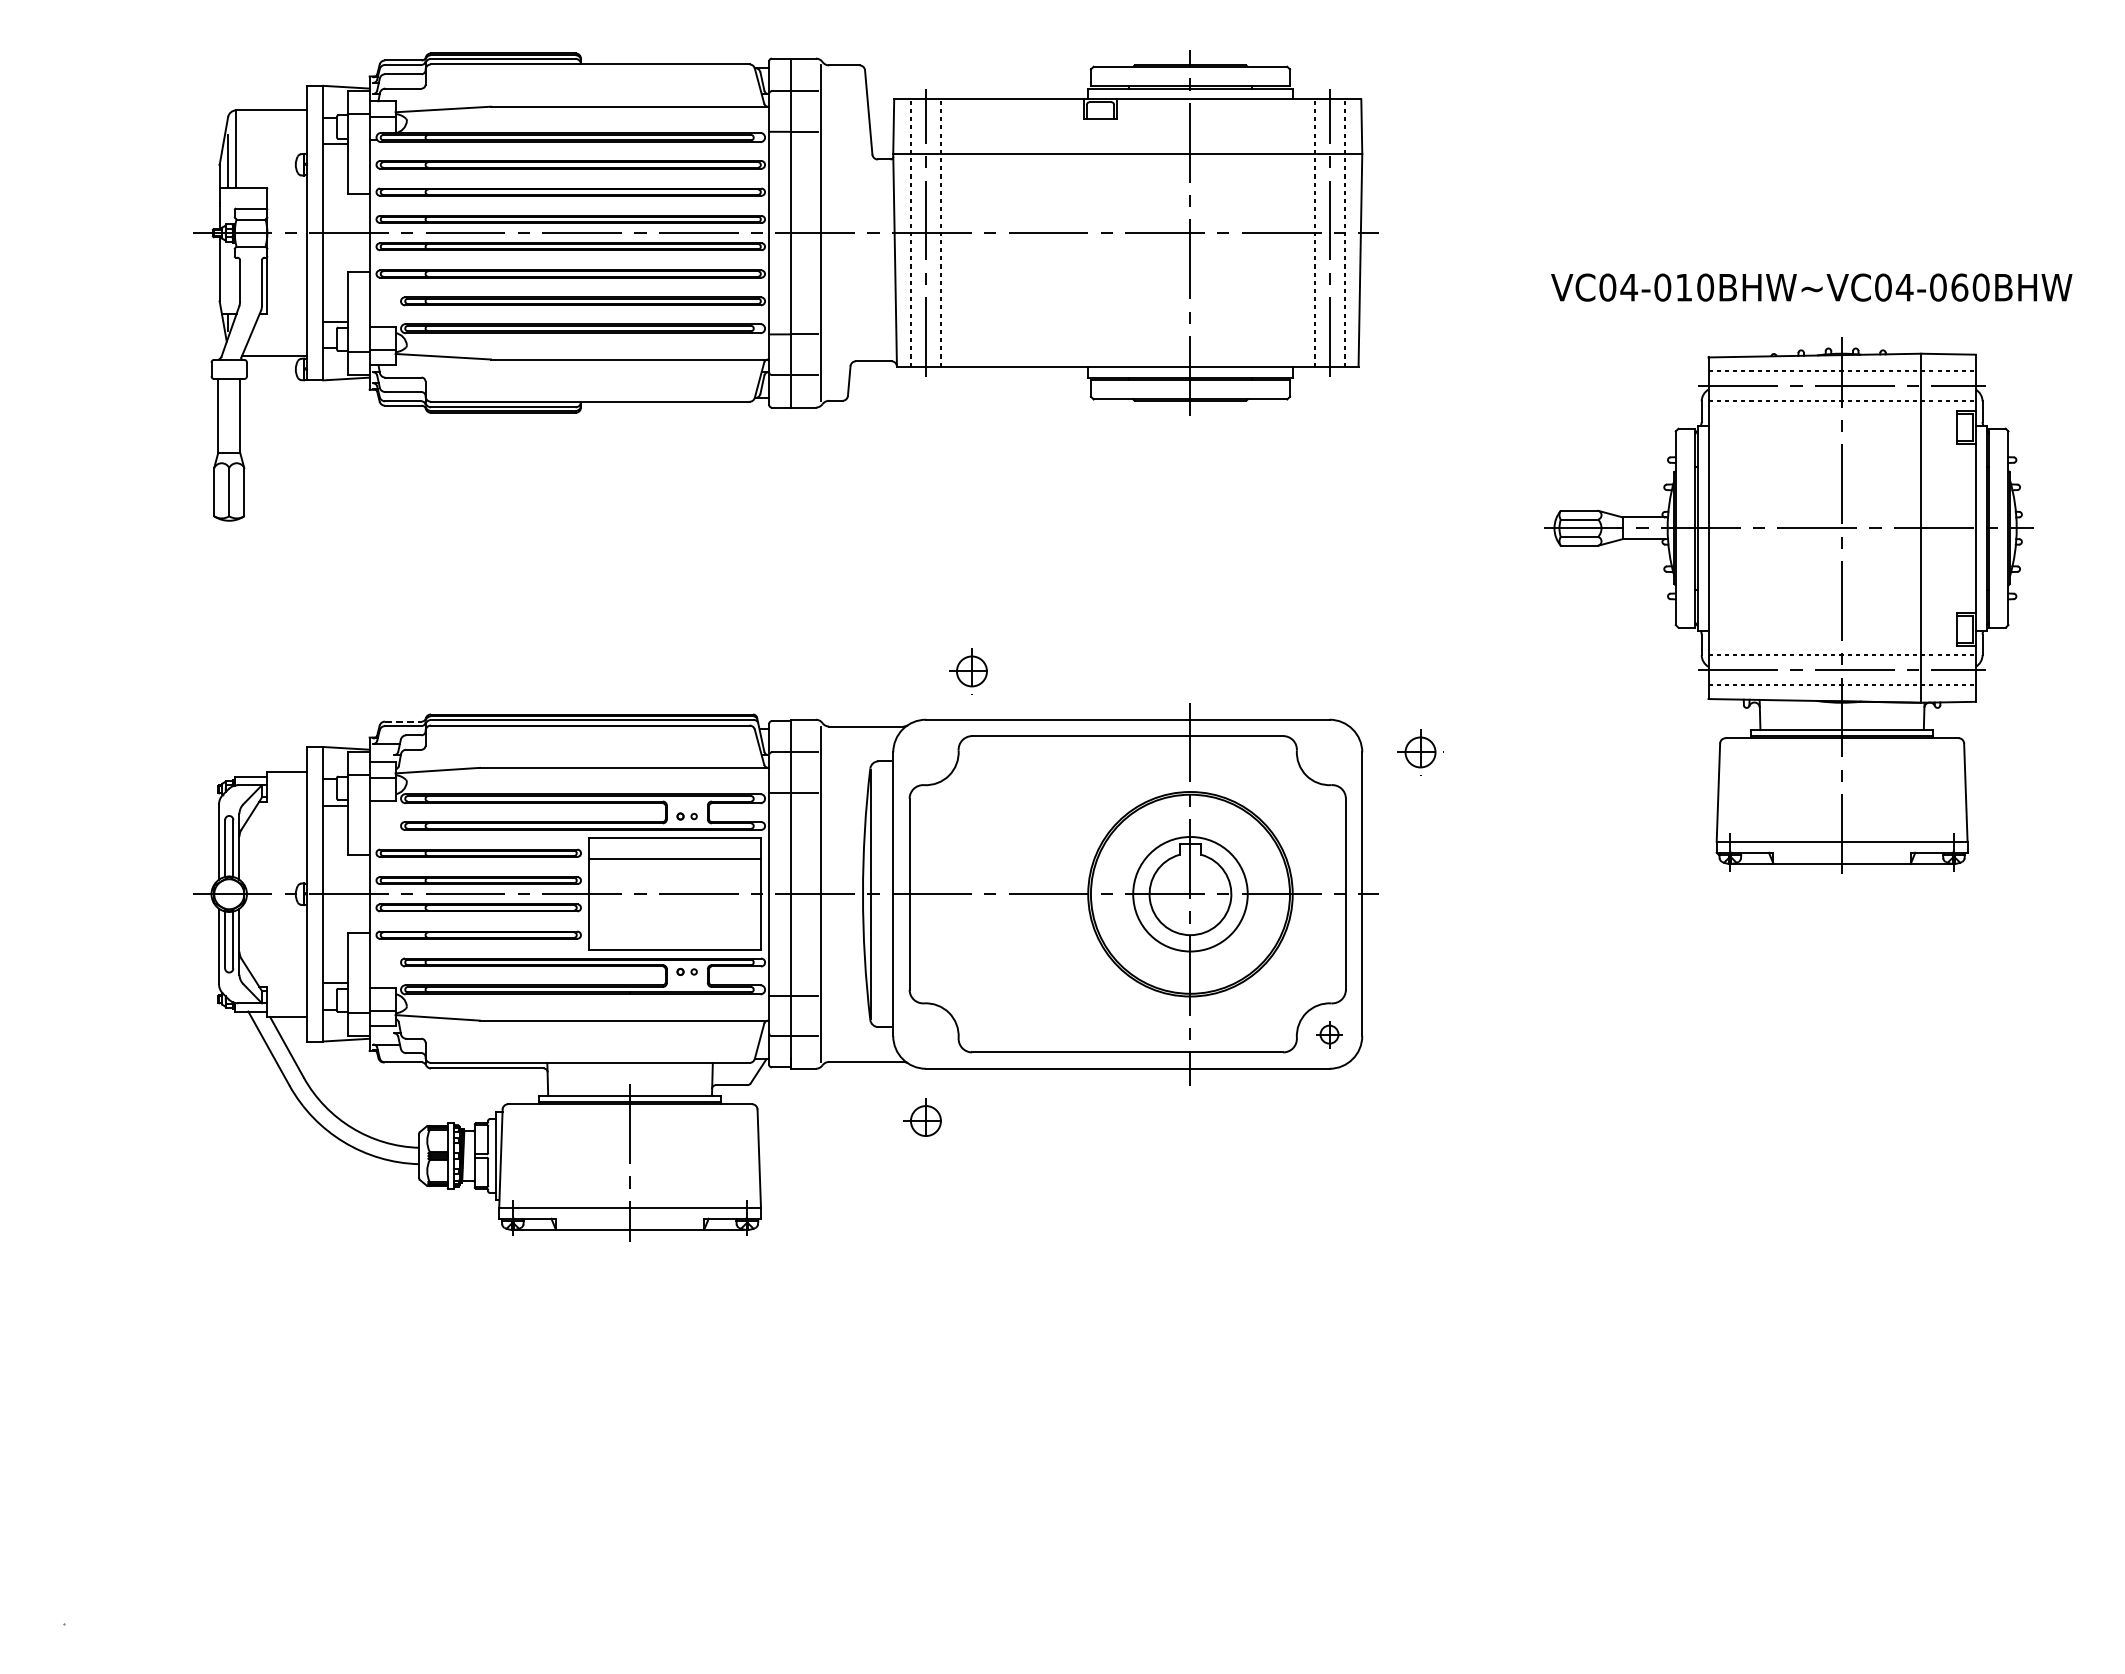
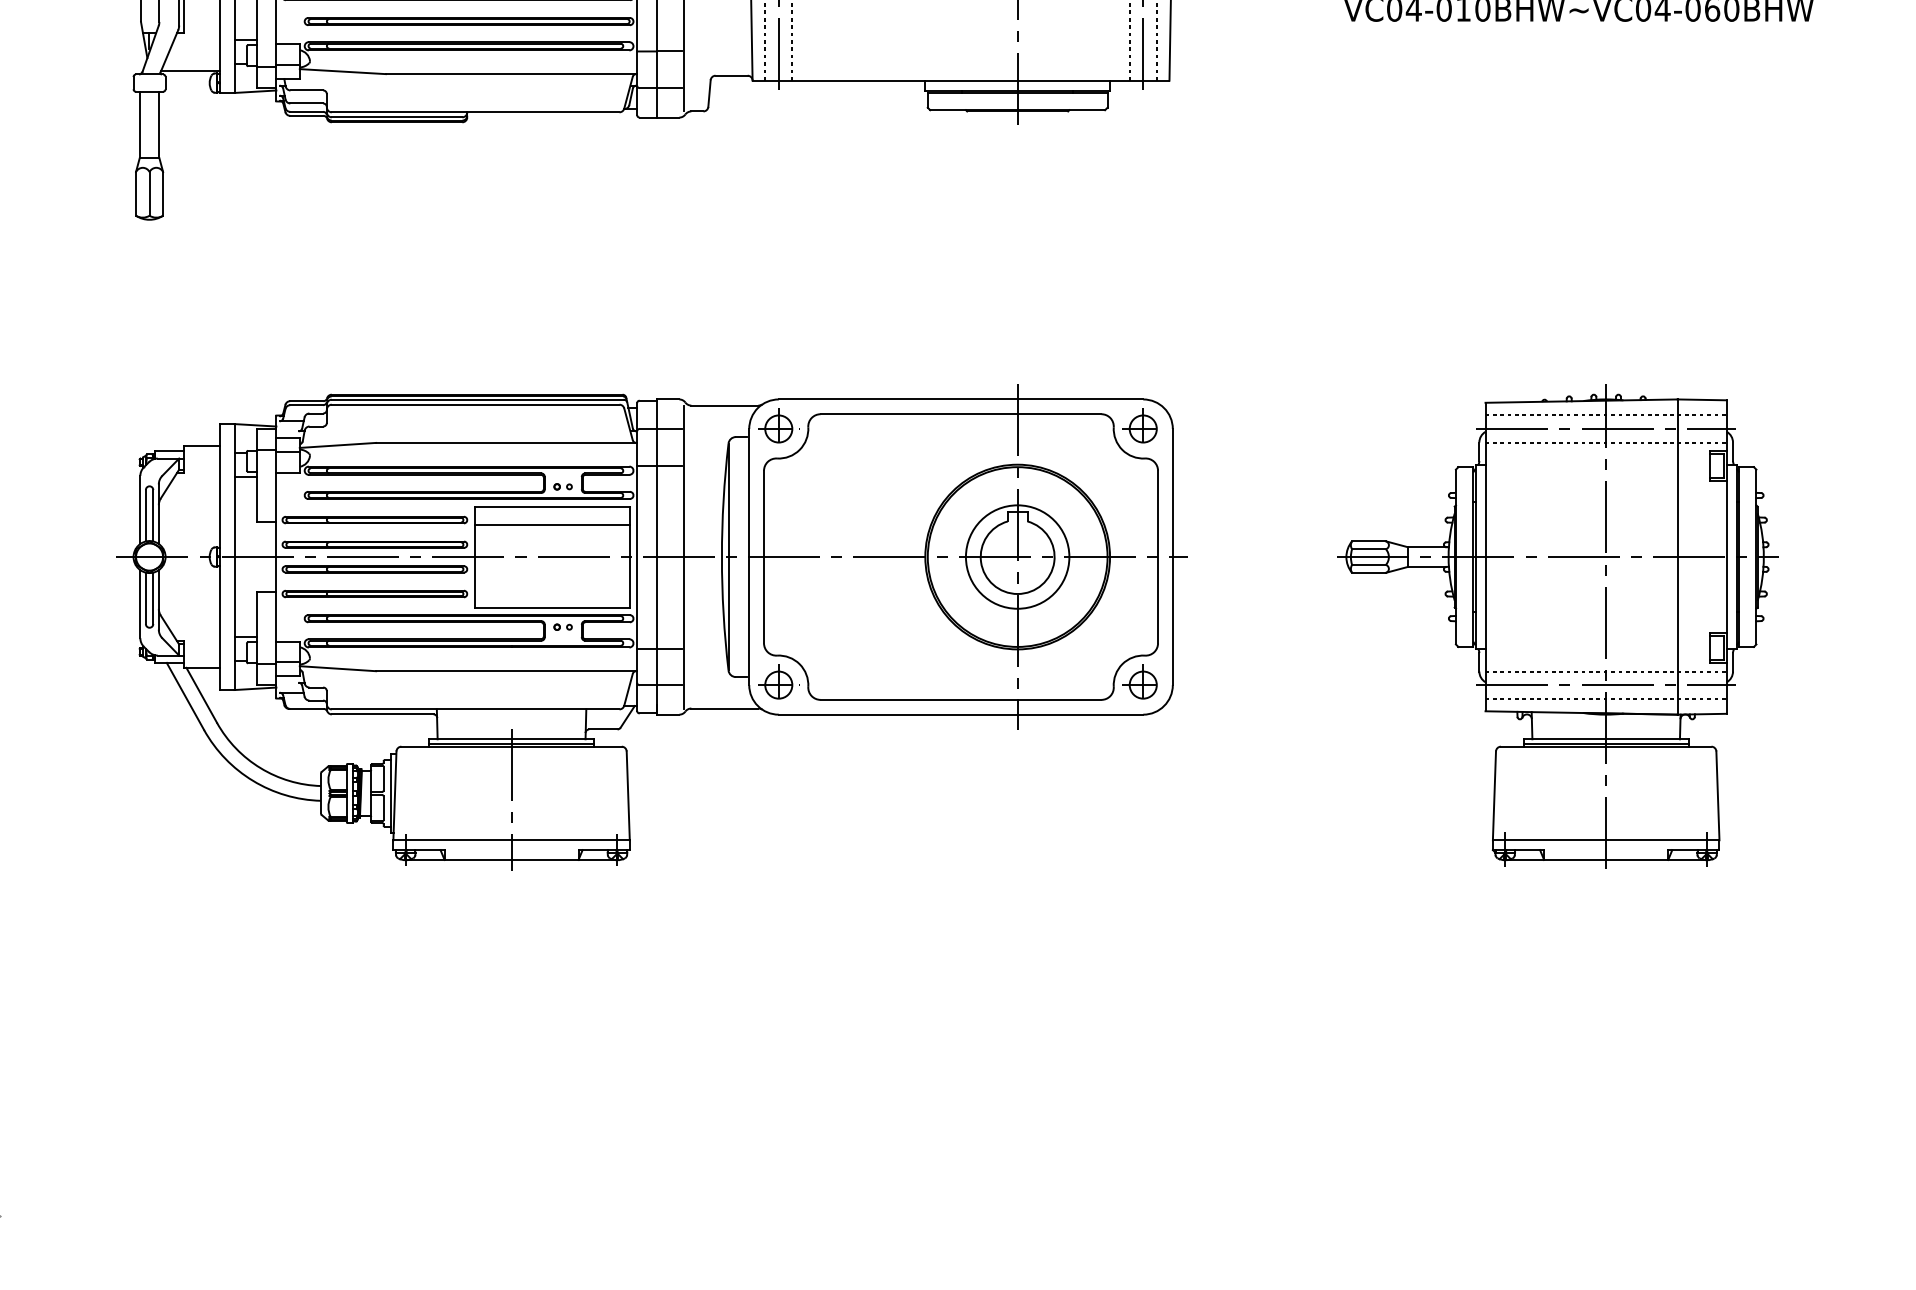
part: (1788, 605) -> (1557, 626), moved
part: (968, 671) -> (775, 429), moved
line: (403, 721) -> (306, 401), dashed -> solid
part: (1420, 752) -> (1143, 429), moved
part: (1329, 1032) -> (1143, 681), size x1.67
part: (922, 1117) -> (775, 681), moved

